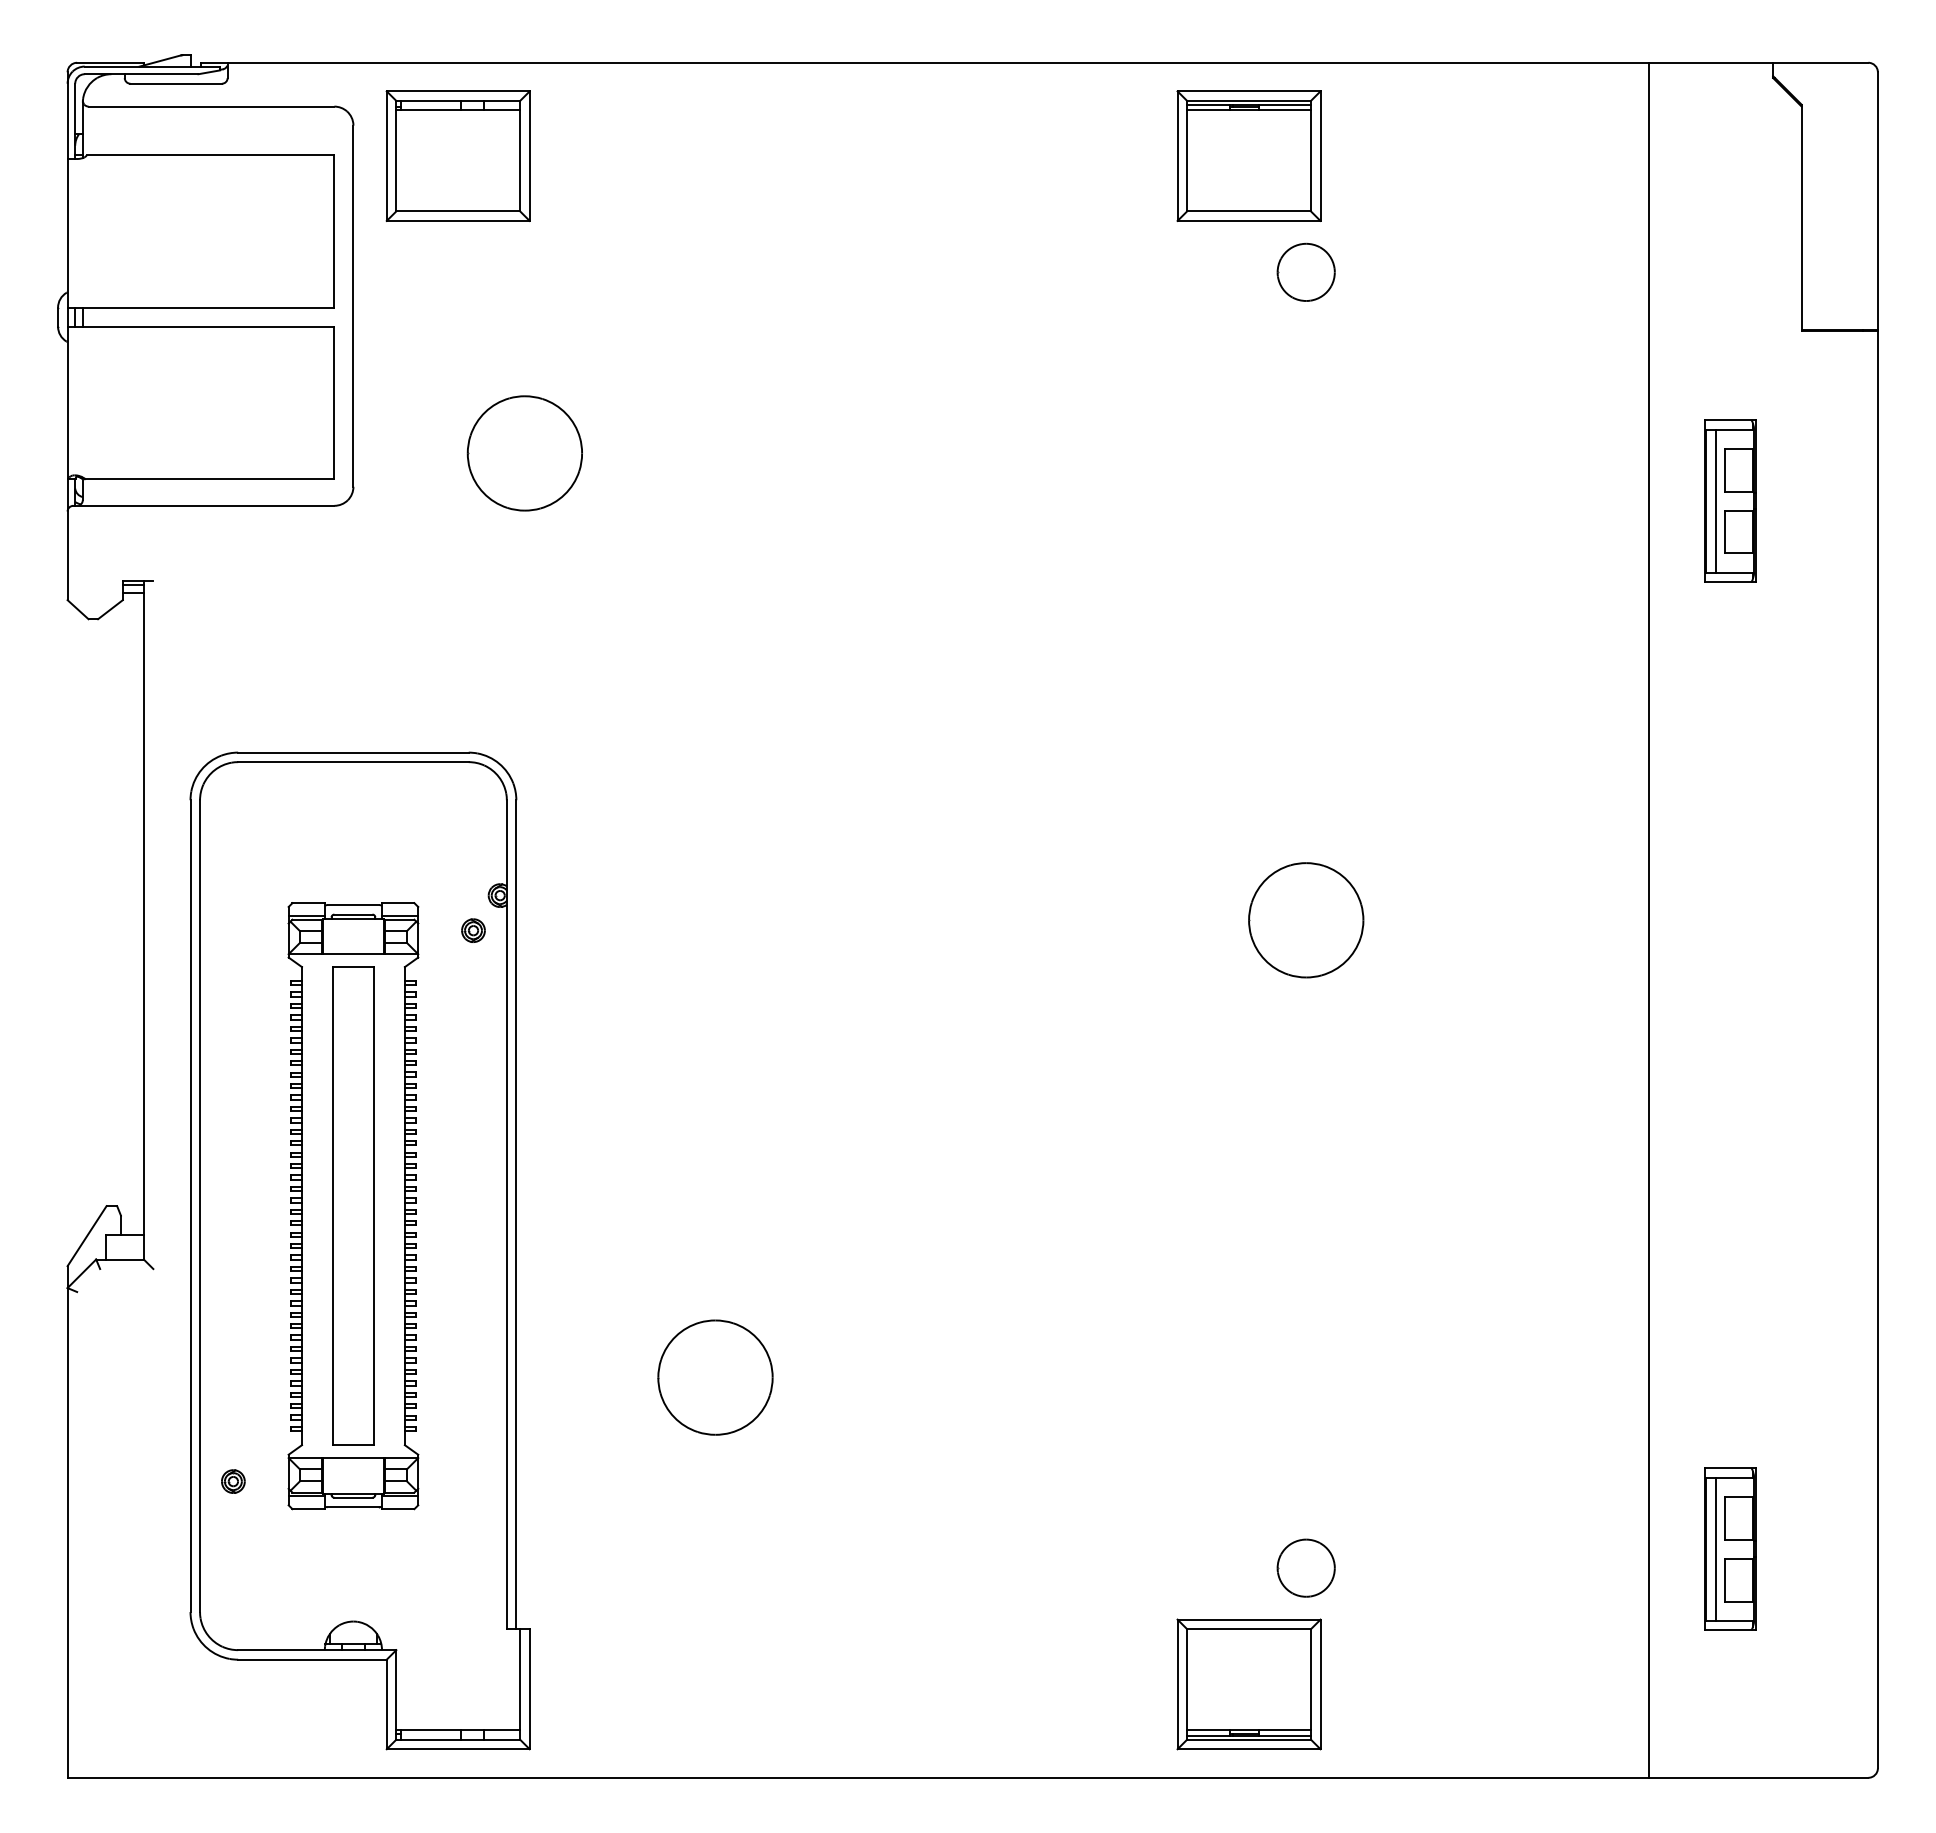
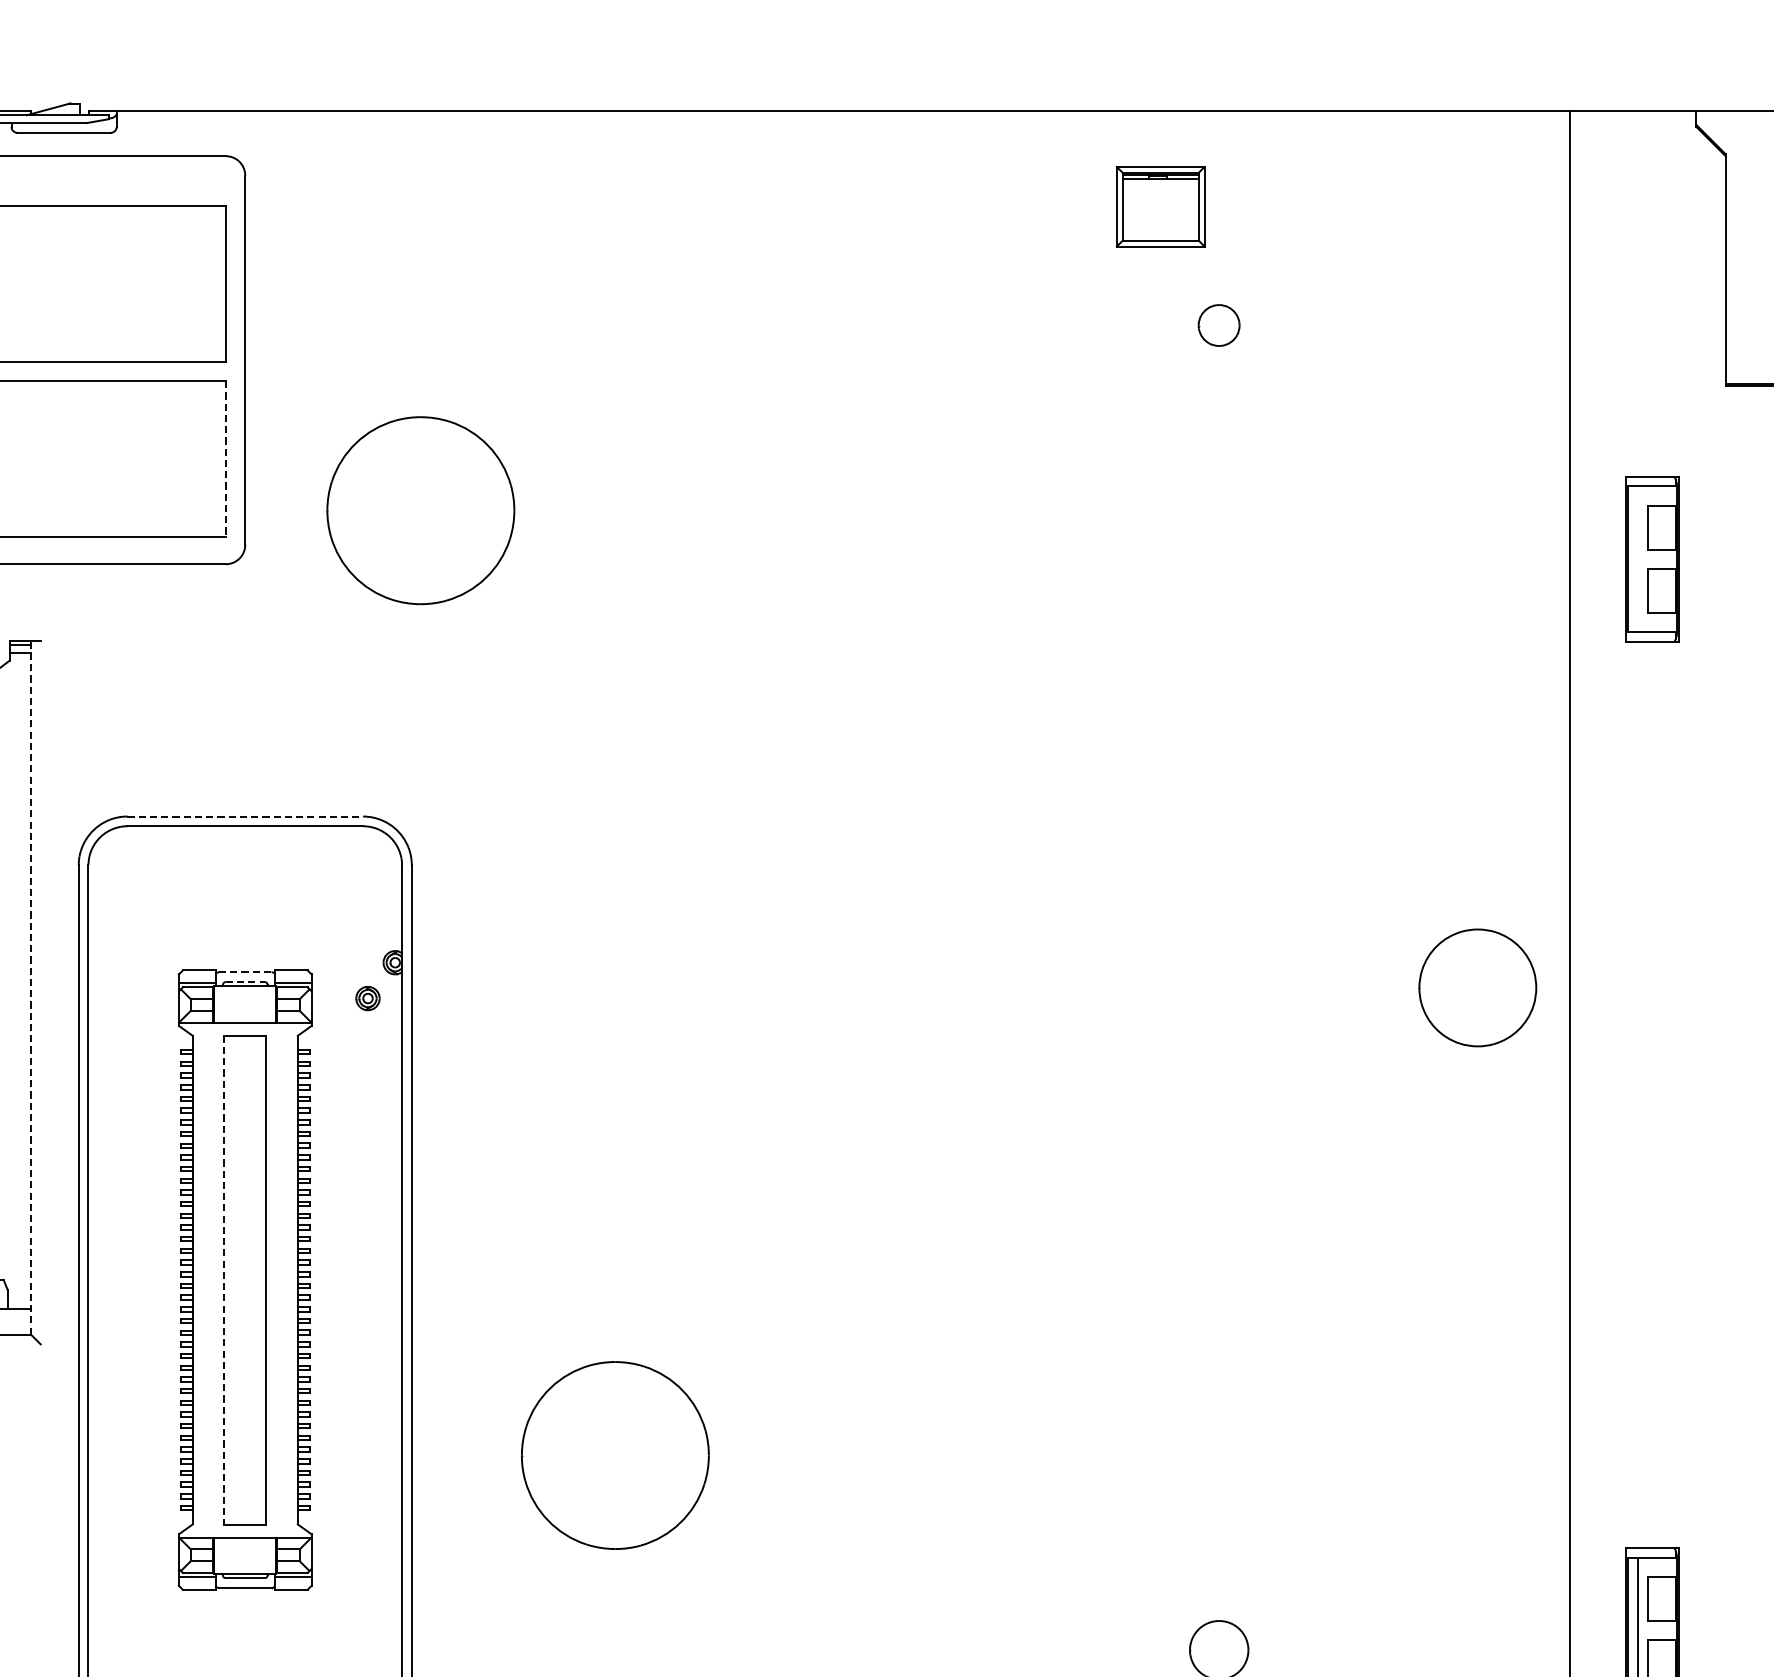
part: (457, 155) -> (351, 206), removed
part: (1248, 155) -> (1160, 206), size x0.6
part: (1305, 271) -> (1218, 324), size x0.7
line: (334, 403) -> (225, 459), solid -> dashed
part: (524, 453) -> (420, 510), size x1.6
line: (1715, 500) -> (1637, 558), removed
line: (353, 752) -> (245, 816), solid -> dashed
line: (353, 905) -> (245, 972), solid -> dashed
line: (353, 914) -> (245, 982), solid -> dashed
line: (143, 919) -> (30, 987), solid -> dashed
part: (1306, 920) -> (1478, 988), moved
line: (332, 1206) -> (223, 1280), solid -> dashed
part: (715, 1377) -> (615, 1455), size x1.6
part: (233, 1481) -> (122, 1561), removed

